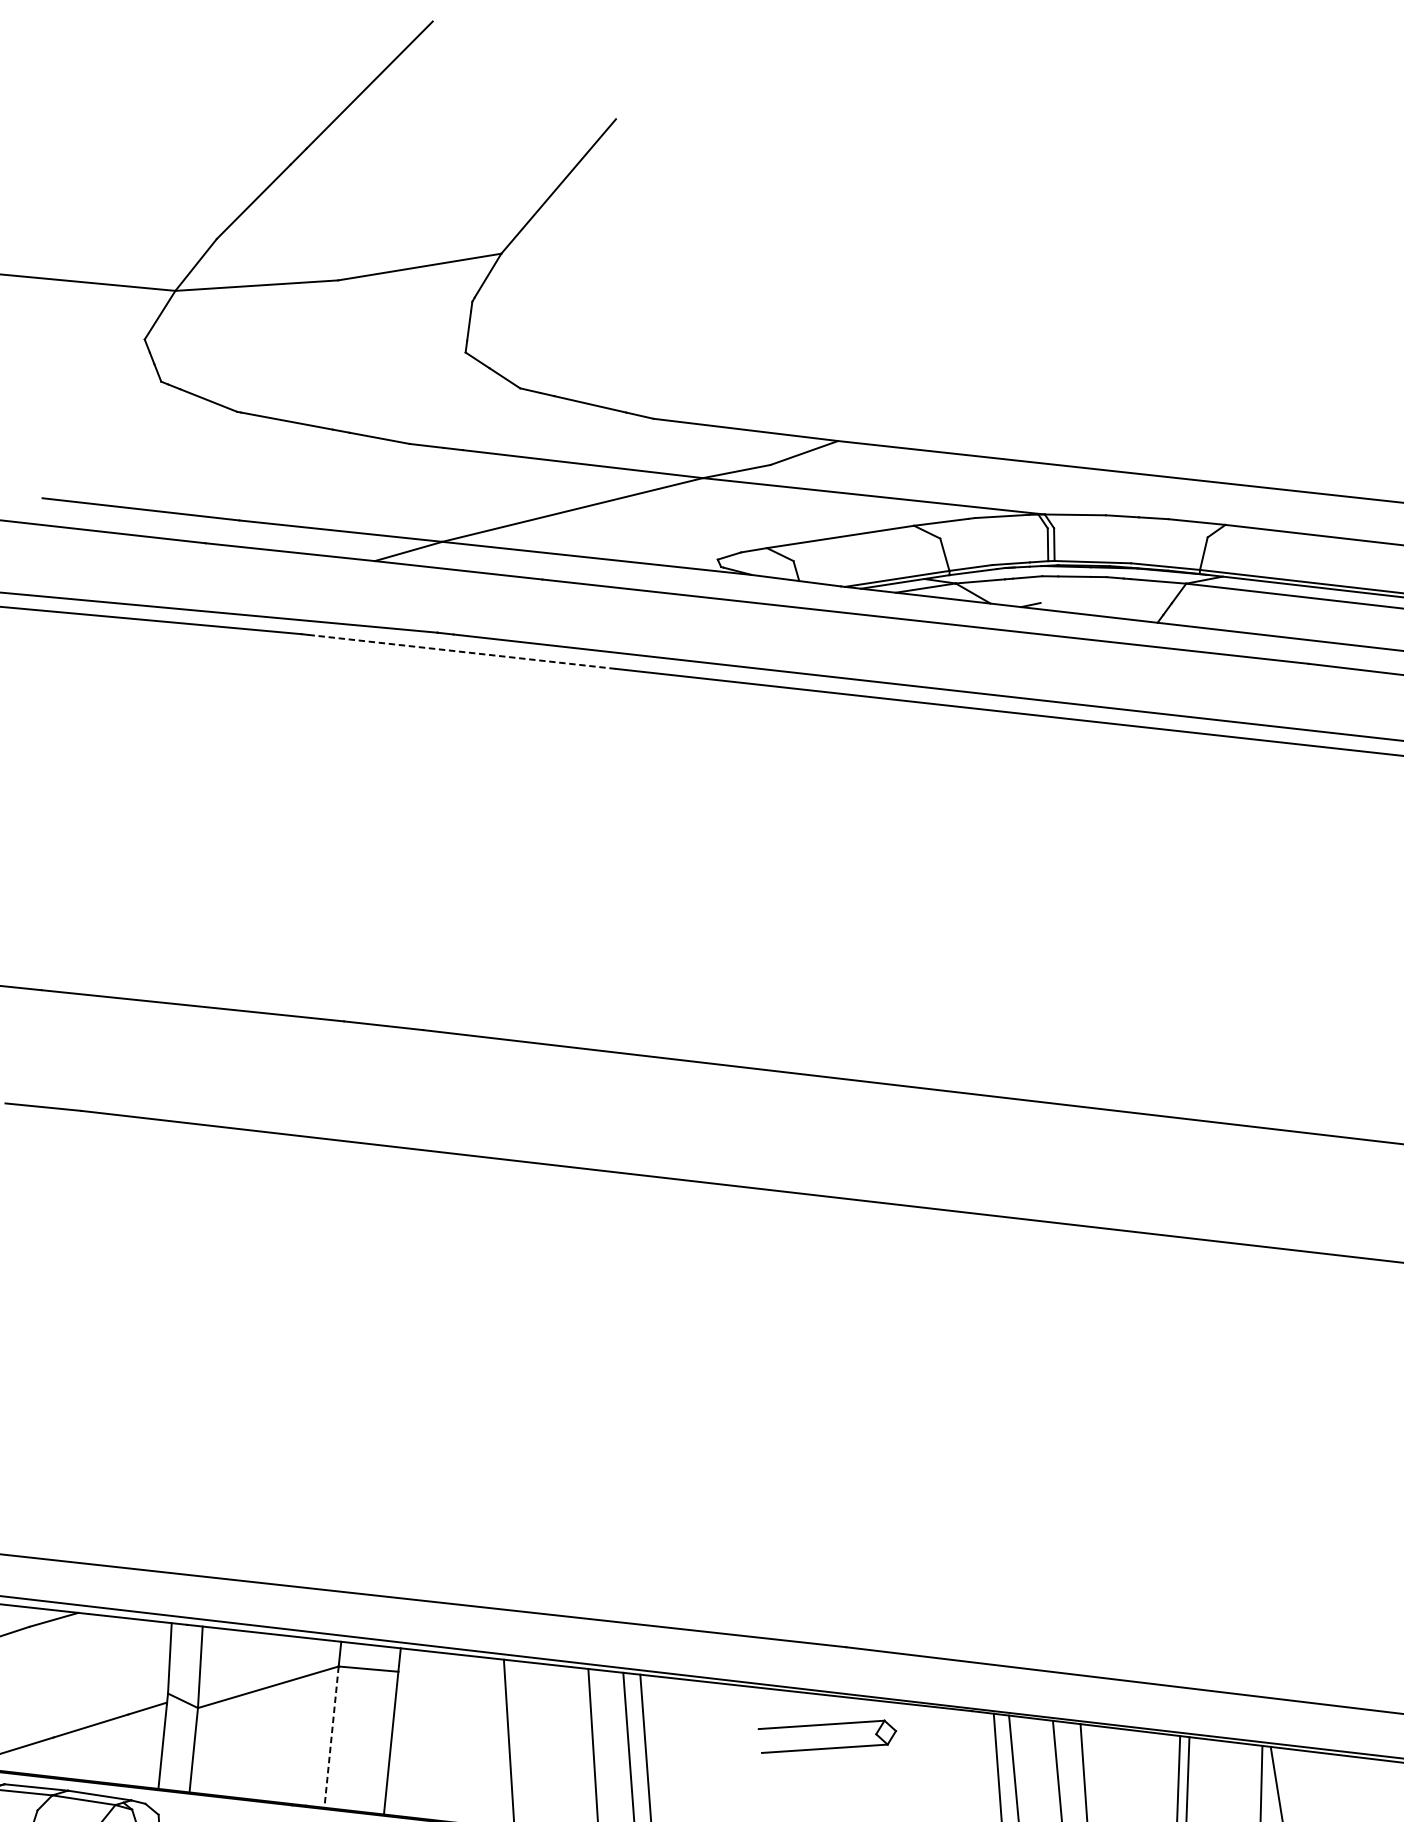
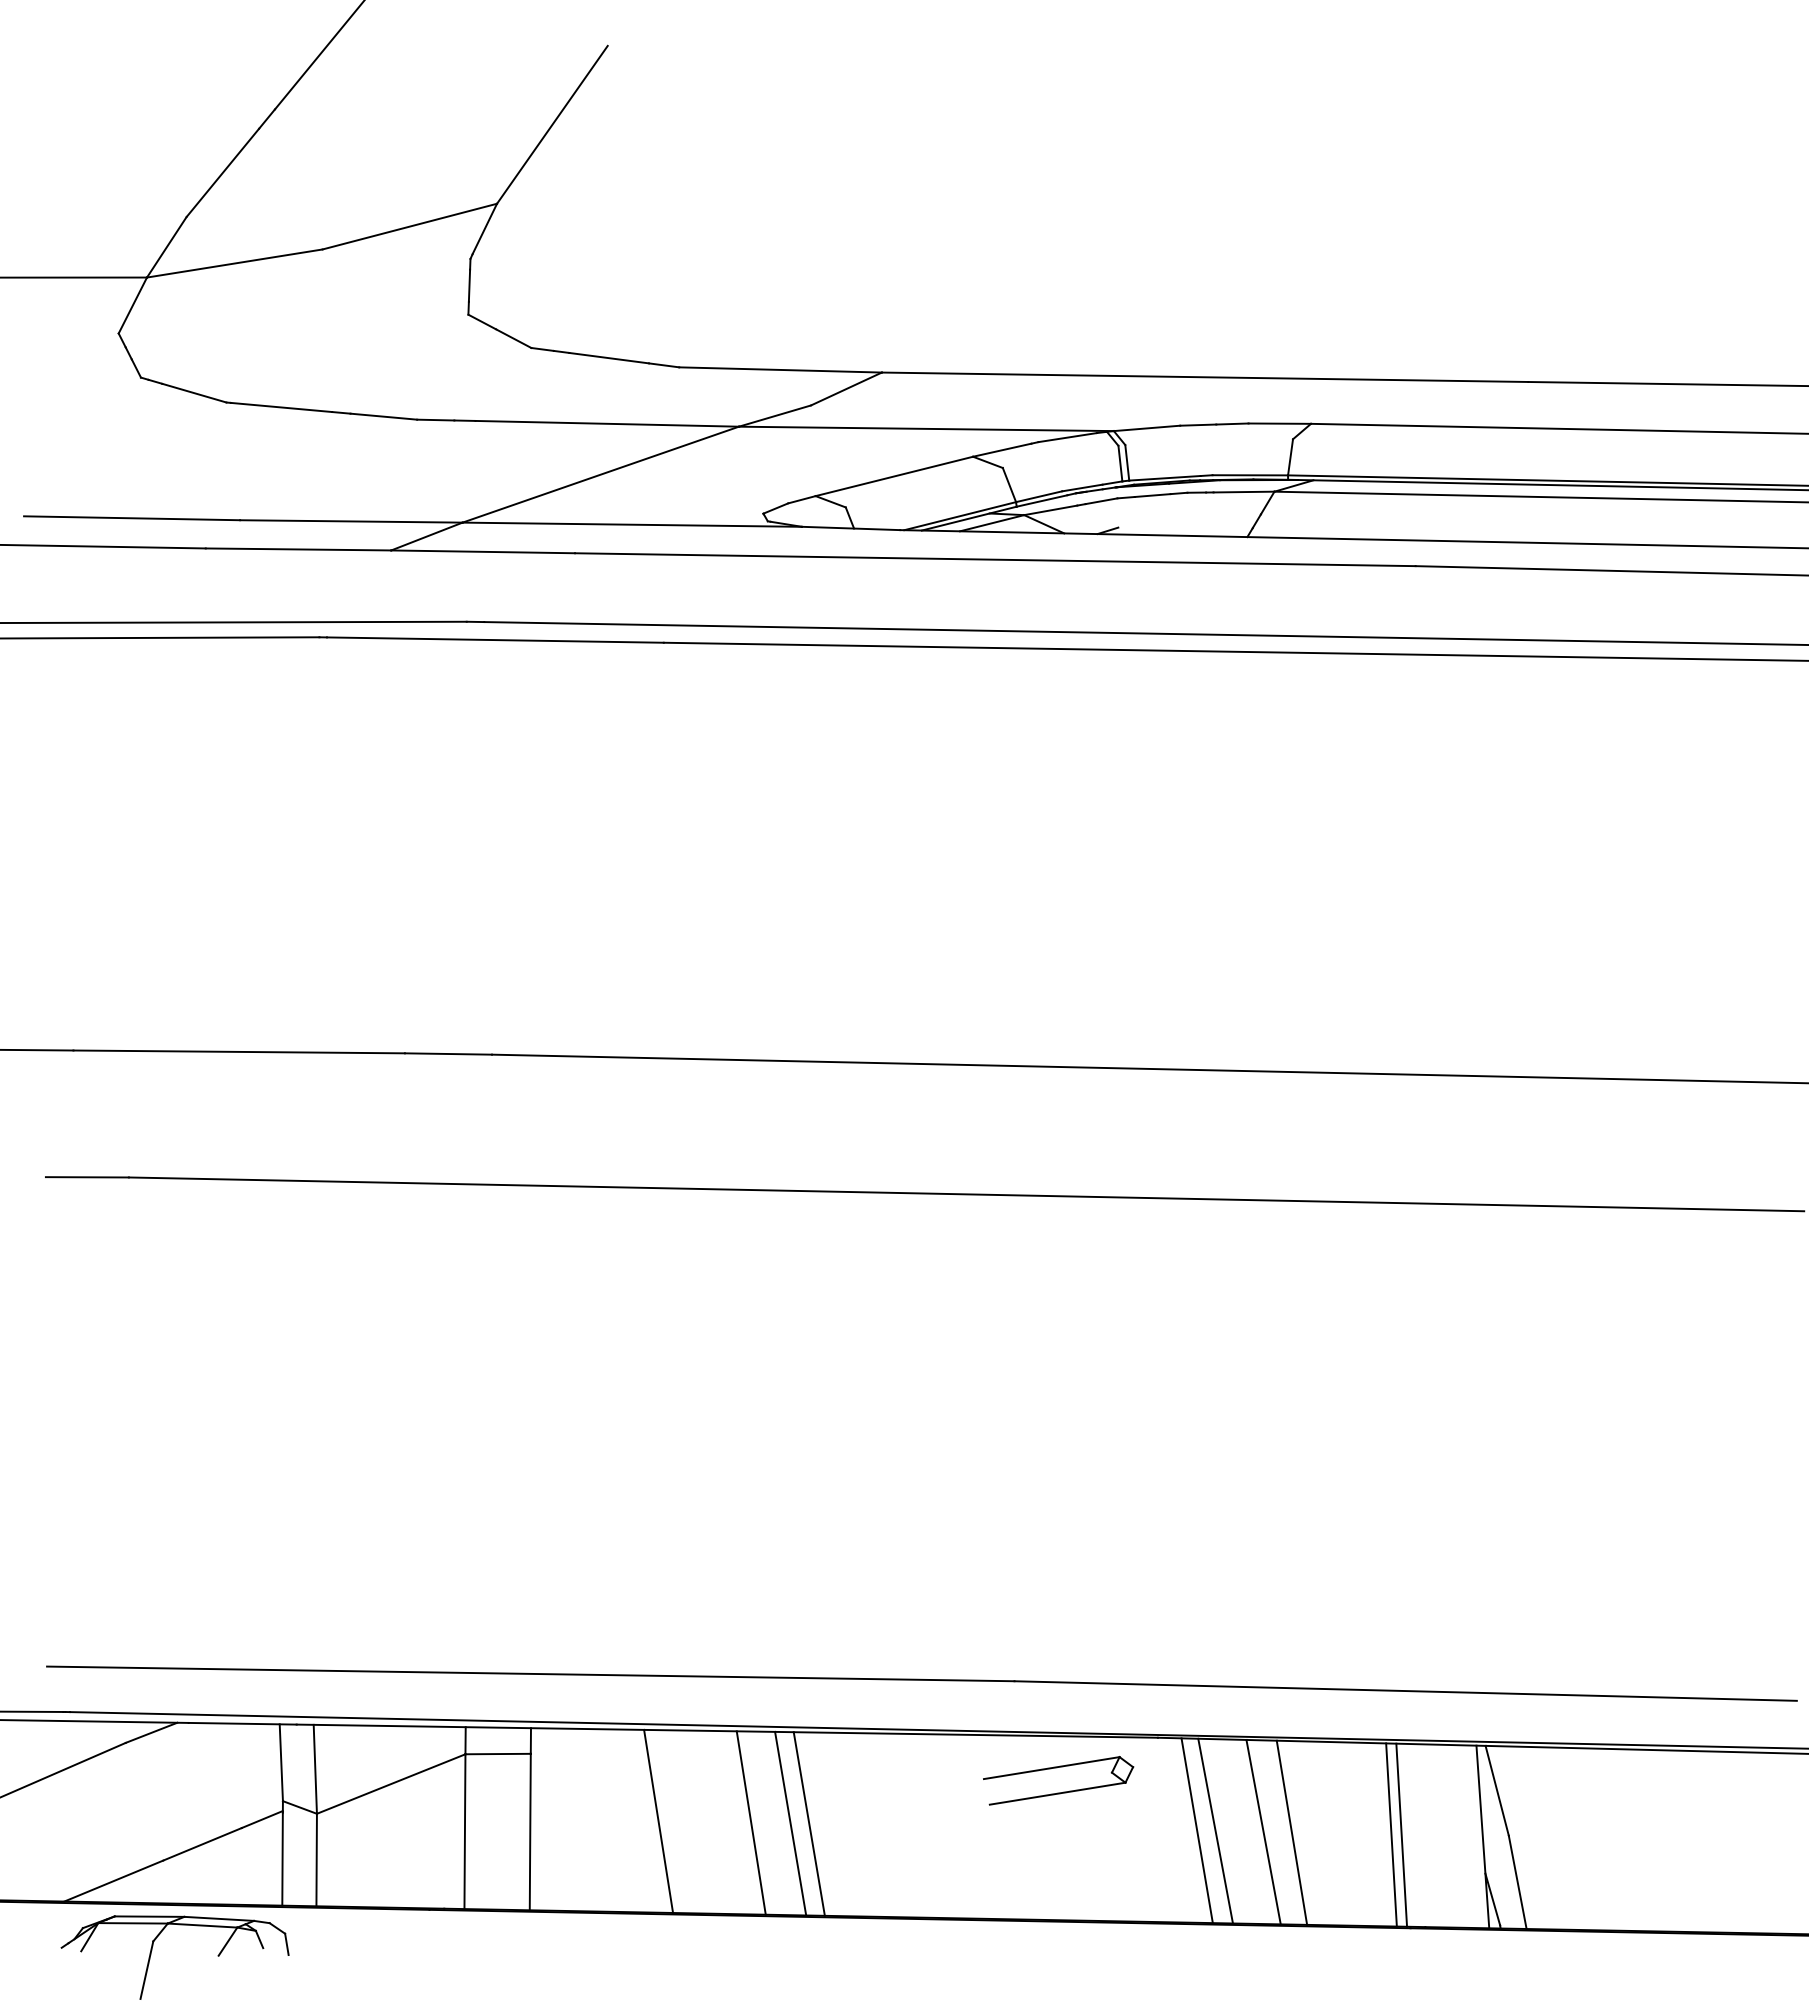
line: (461, 652) -> (494, 640), dashed -> solid
line: (331, 1737) -> (464, 1832), dashed -> solid
part: (825, 1747) -> (1058, 1792), moved

